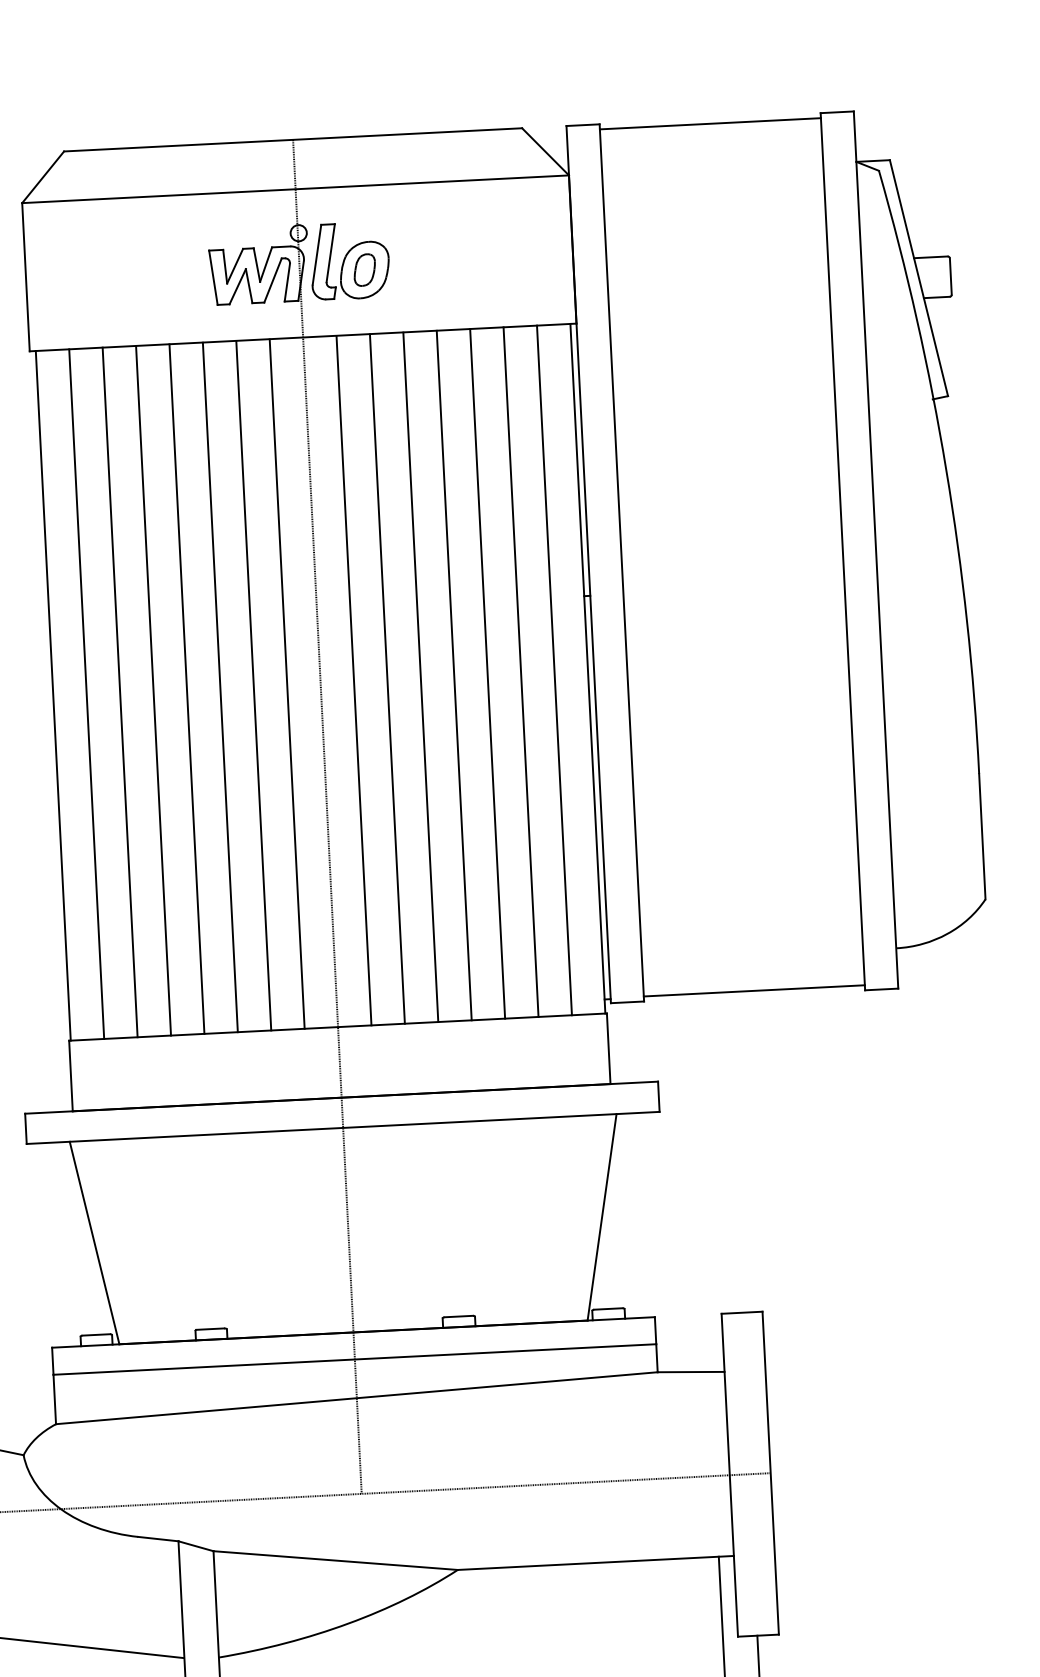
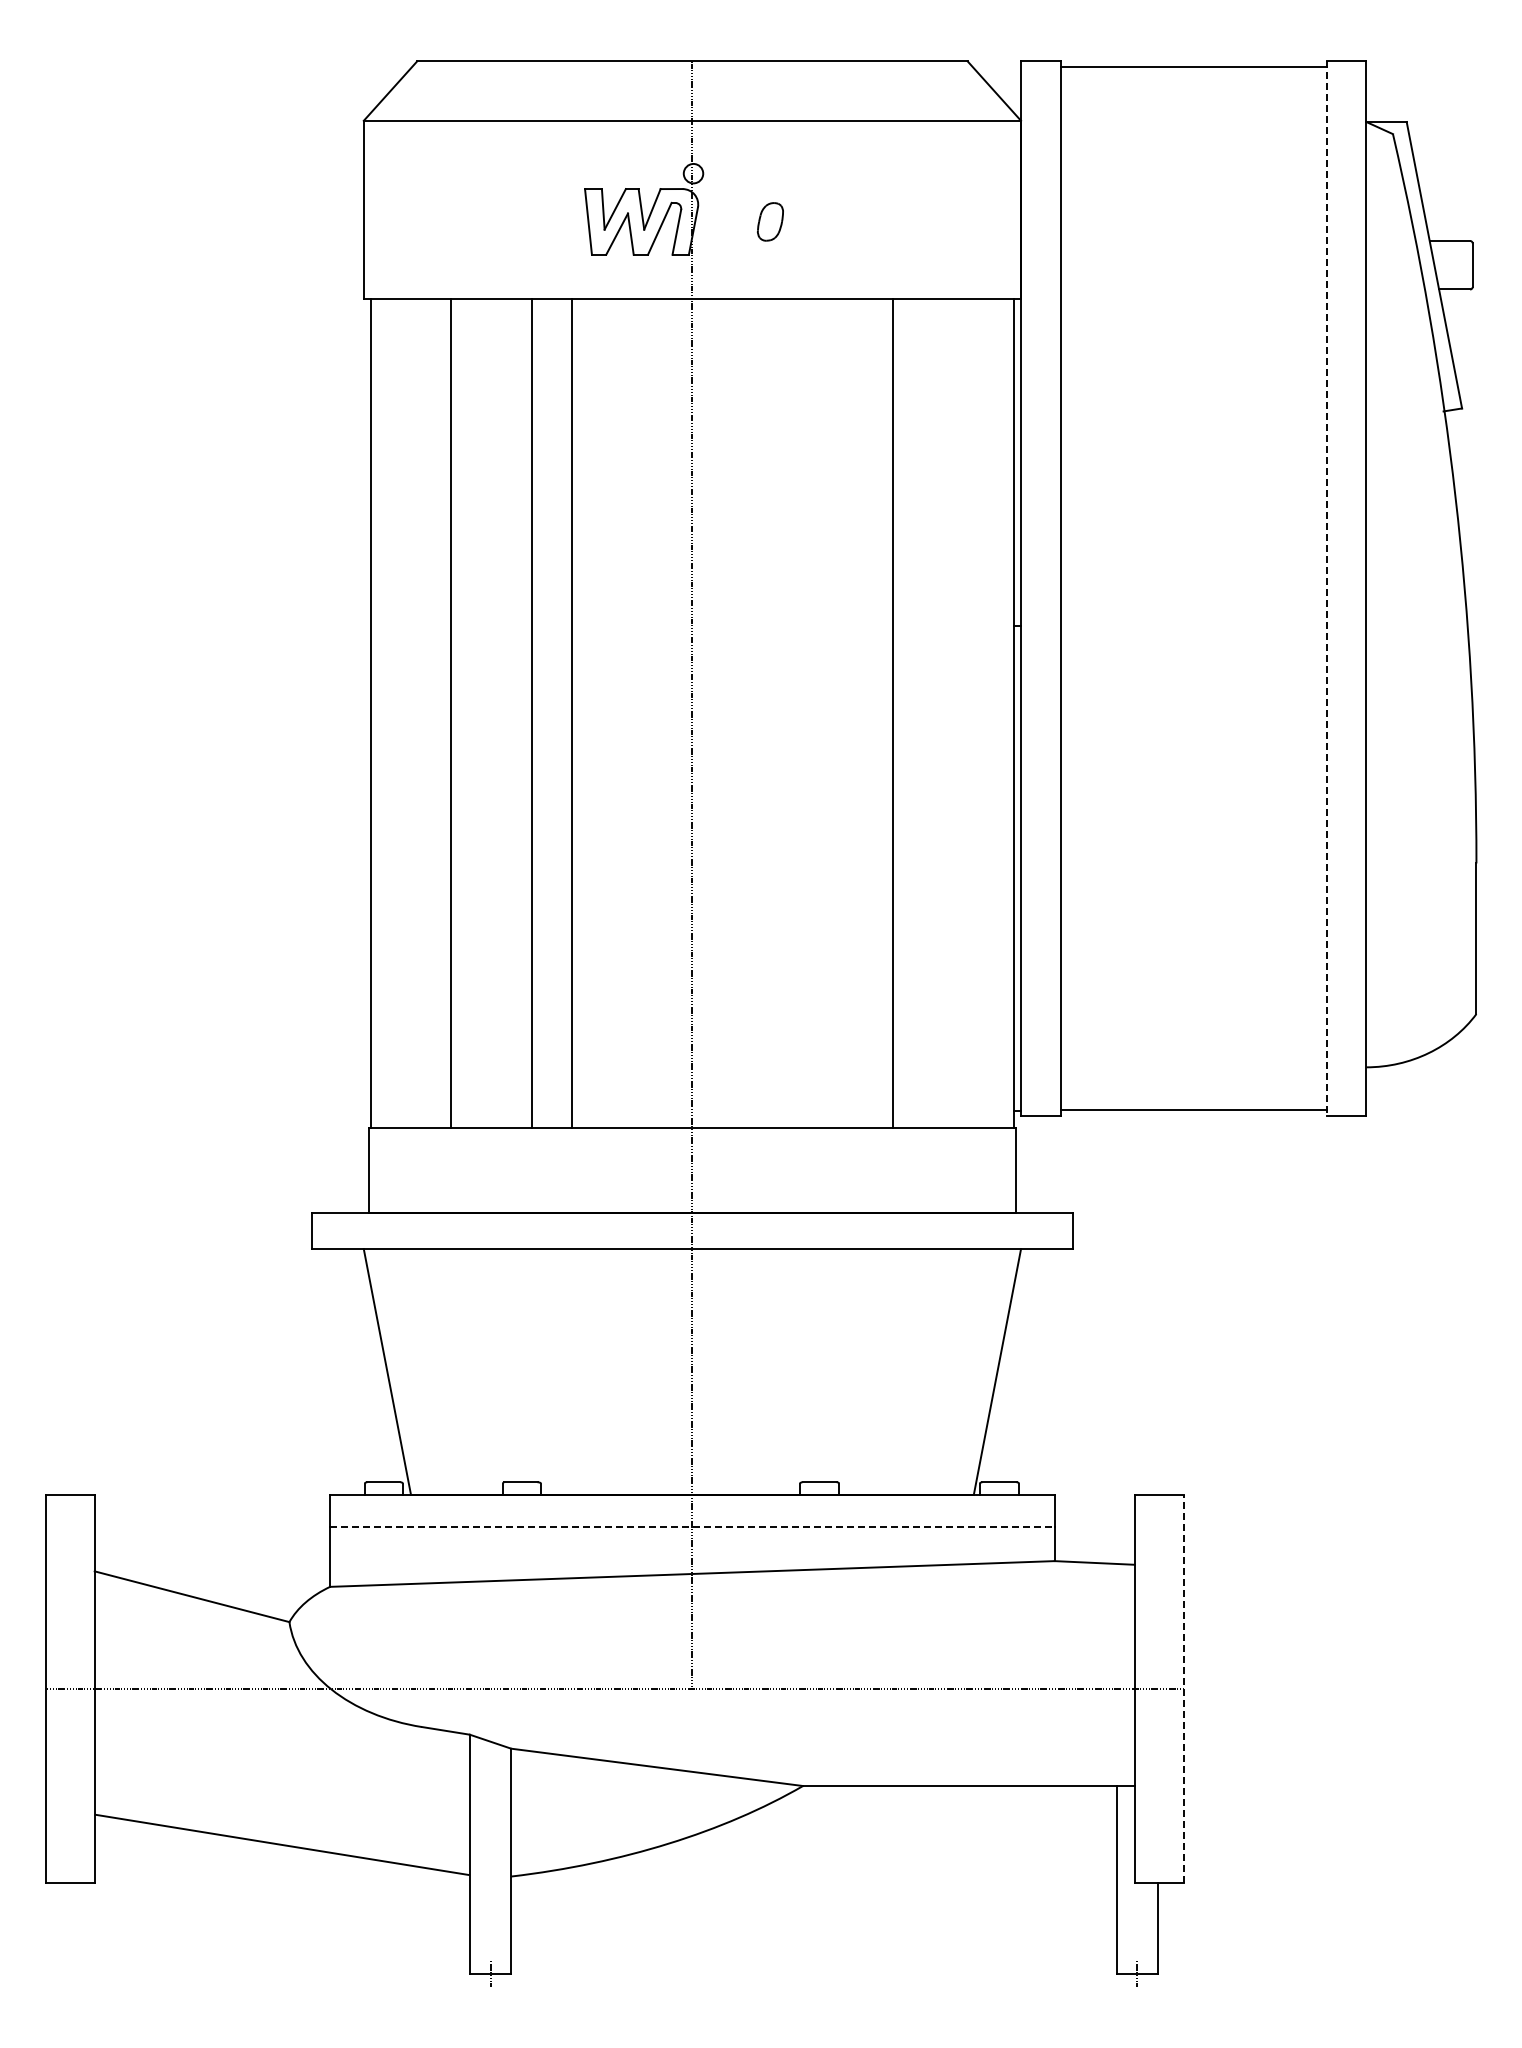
part: (350, 261) -> (753, 210), removed
line: (842, 552) -> (1326, 589), solid -> dashed
line: (554, 669) -> (973, 712), removed
line: (521, 671) -> (933, 712), removed
line: (454, 675) -> (853, 713), removed
line: (420, 677) -> (812, 713), removed
line: (387, 678) -> (772, 713), removed
line: (353, 680) -> (732, 713), removed
line: (287, 684) -> (652, 713), removed
line: (254, 685) -> (612, 713), removed
line: (153, 690) -> (491, 713), removed
line: (86, 693) -> (411, 712), removed
line: (354, 1359) -> (692, 1527), solid -> dashed
line: (771, 1472) -> (1184, 1688), solid -> dashed

